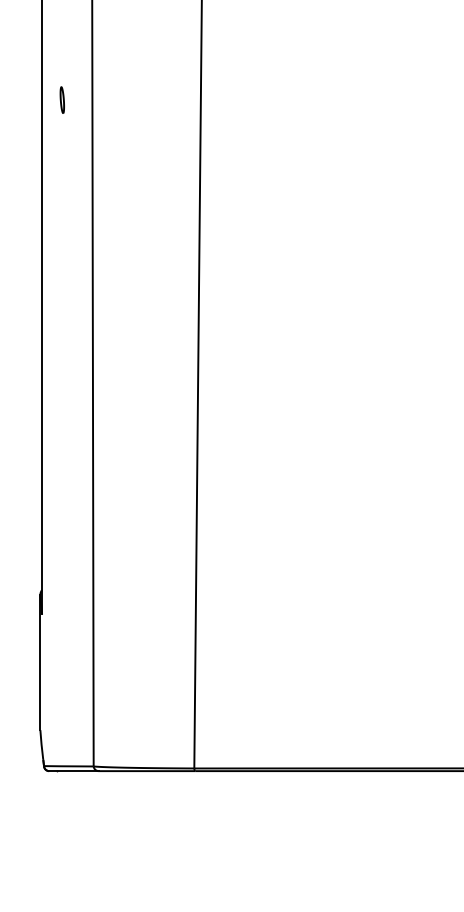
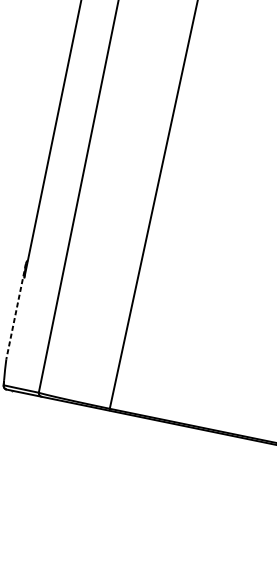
line: (40, 662) -> (16, 311), solid -> dashed

